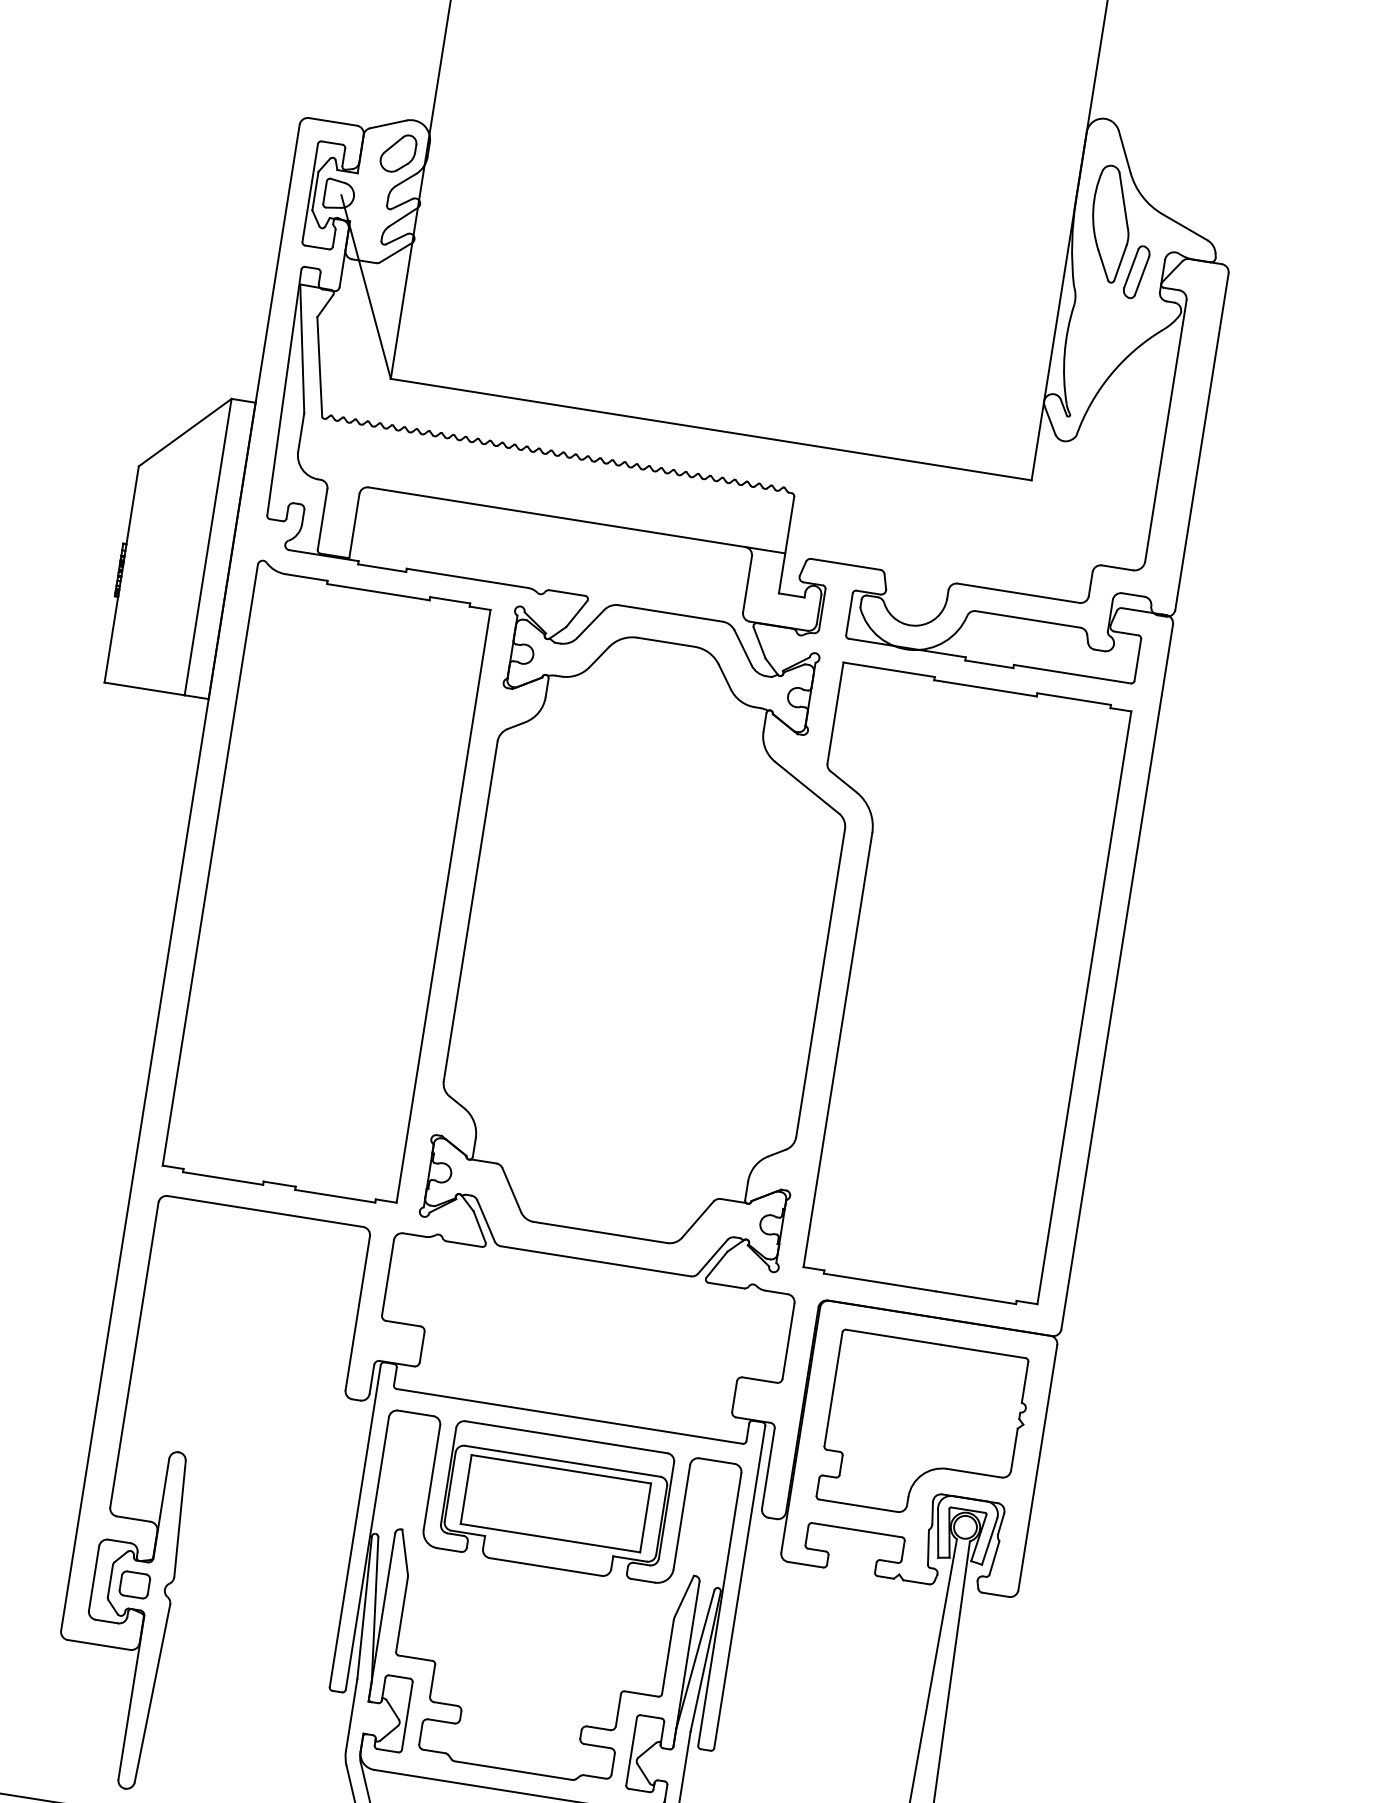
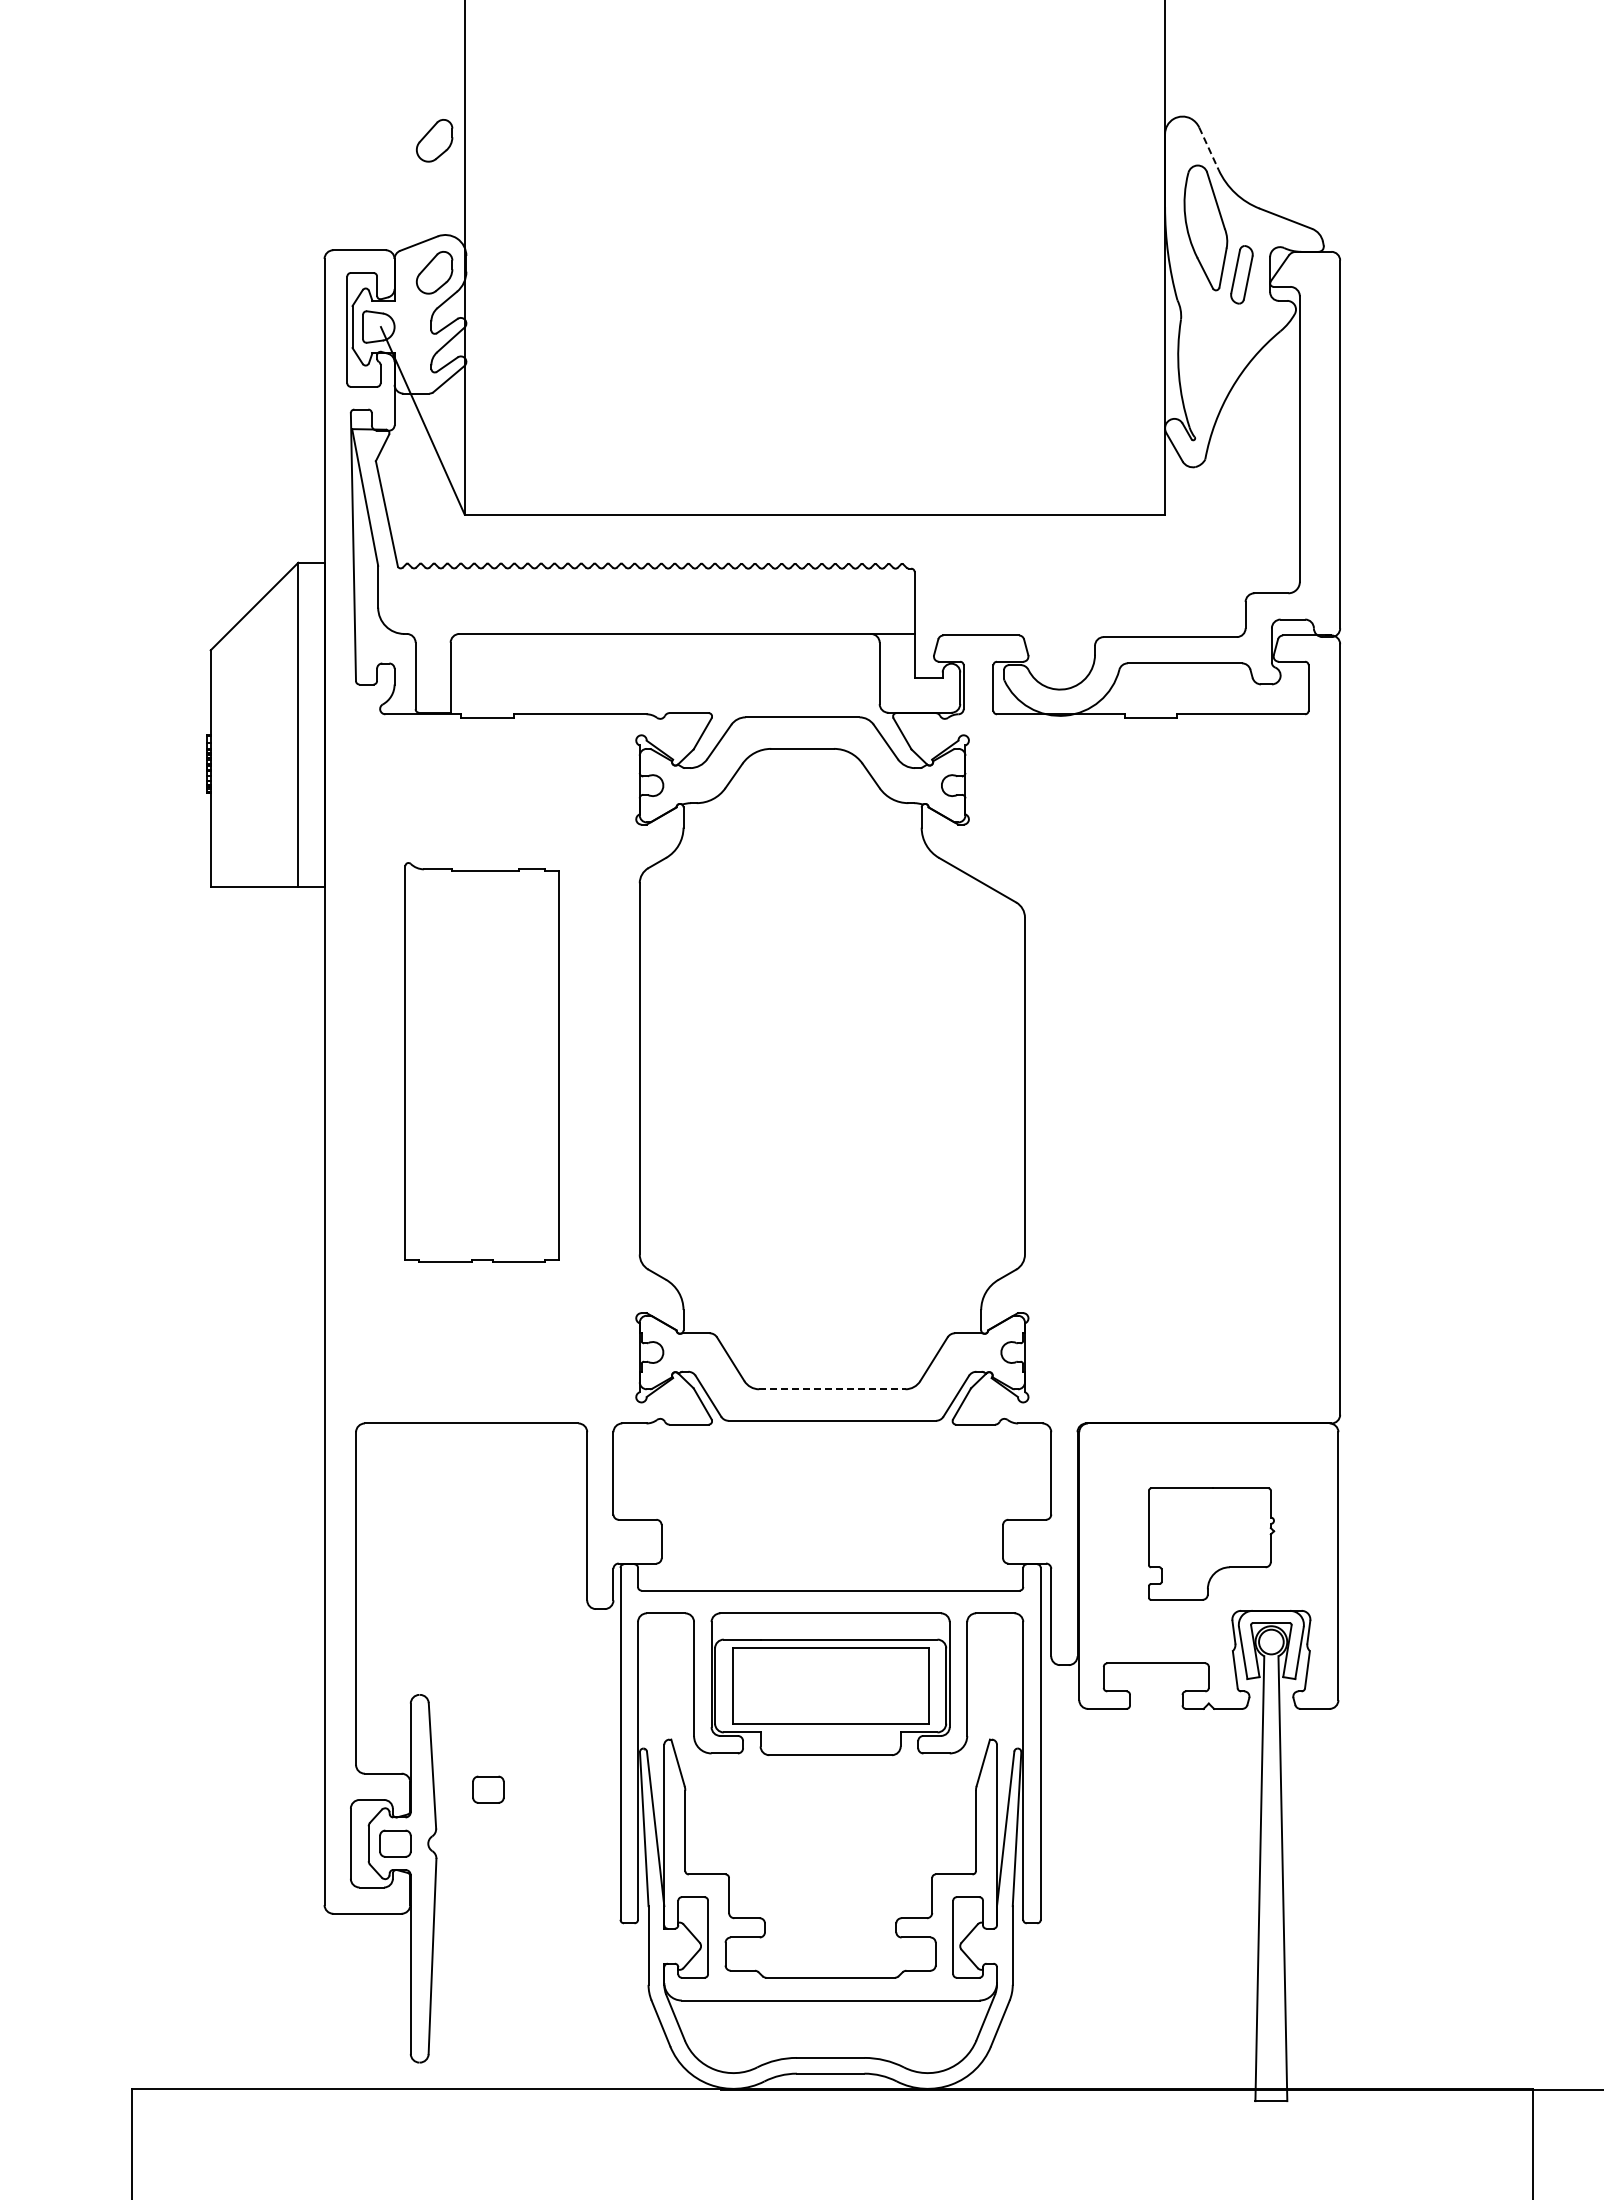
part: (417, 32) -> (434, 140), added
line: (1125, 152) -> (1209, 149), solid -> dashed
part: (326, 882) -> (481, 1062), size x0.6
part: (939, 984) -> (1152, 1067), removed
line: (600, 1232) -> (832, 1389), solid -> dashed
part: (925, 1428) -> (1211, 1543), size x0.6
part: (227, 1548) -> (488, 1789), added

